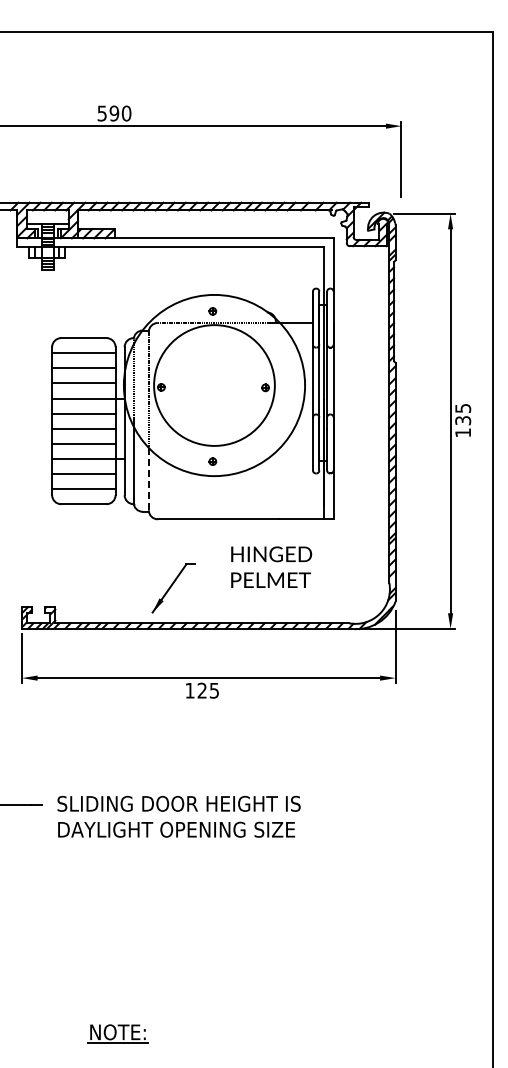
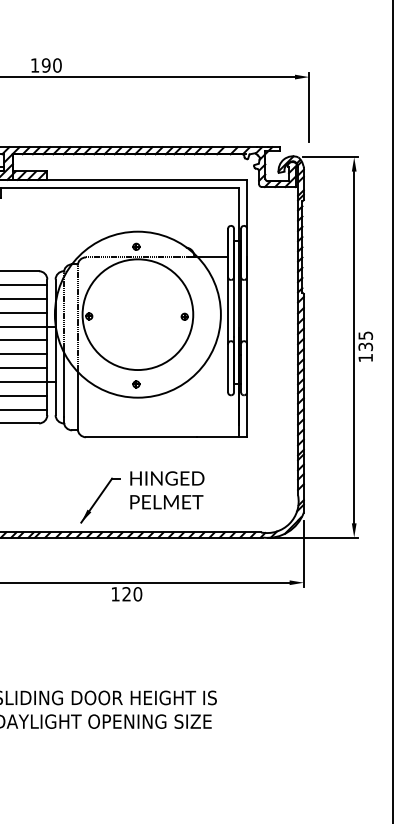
text: (101, 113) -> (34, 65), 590 -> 190
line: (148, 479) -> (77, 400), dashed -> solid
text: (271, 566) -> (167, 489), moved
text: (214, 690) -> (137, 594), 125 -> 120

